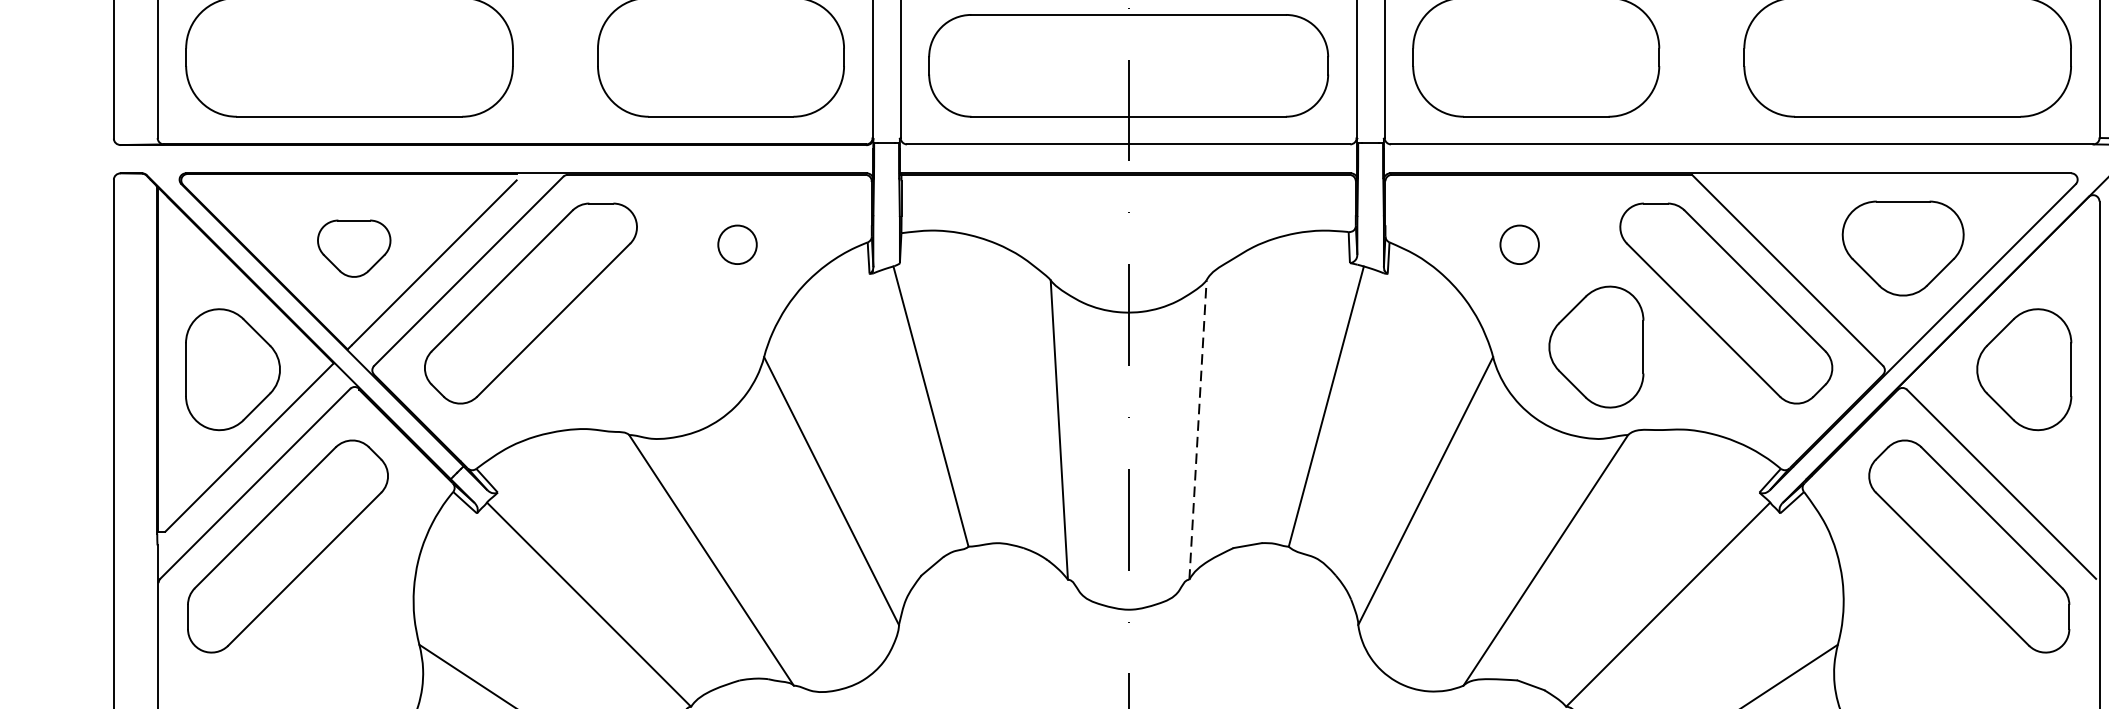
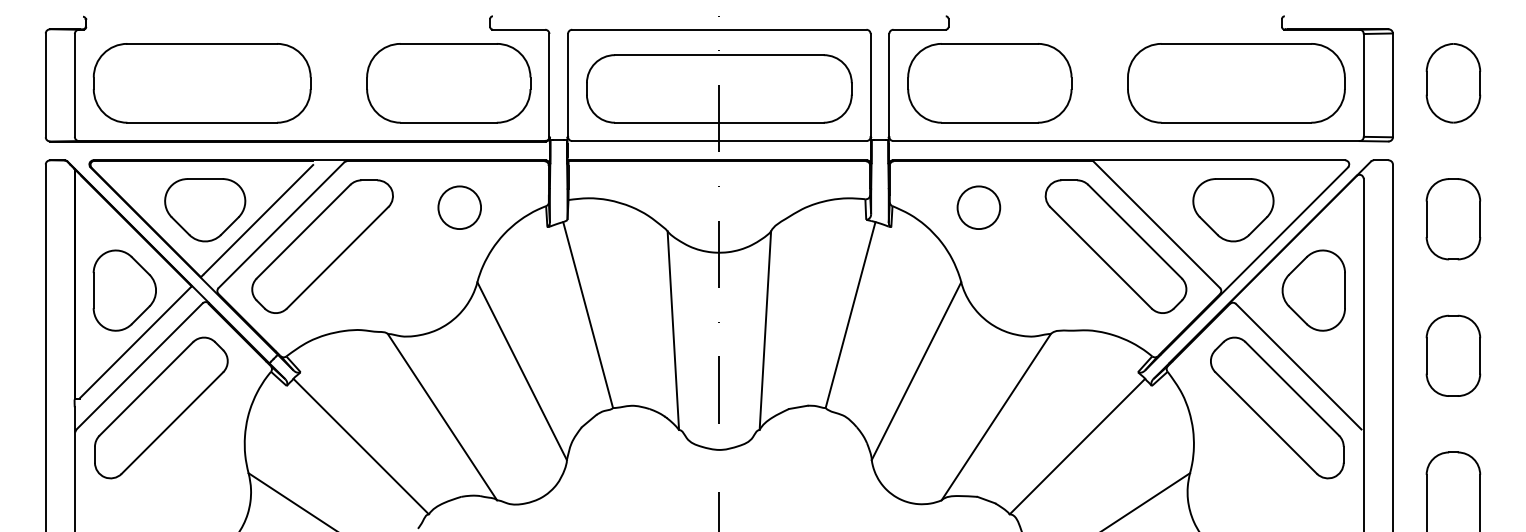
circle: (737, 244) -> (459, 207), size x1.67
circle: (1519, 244) -> (978, 207), size x1.67
part: (354, 248) -> (205, 210), size x1.67
part: (1595, 346) -> (1029, 275), removed
line: (1198, 429) -> (765, 330), dashed -> solid

